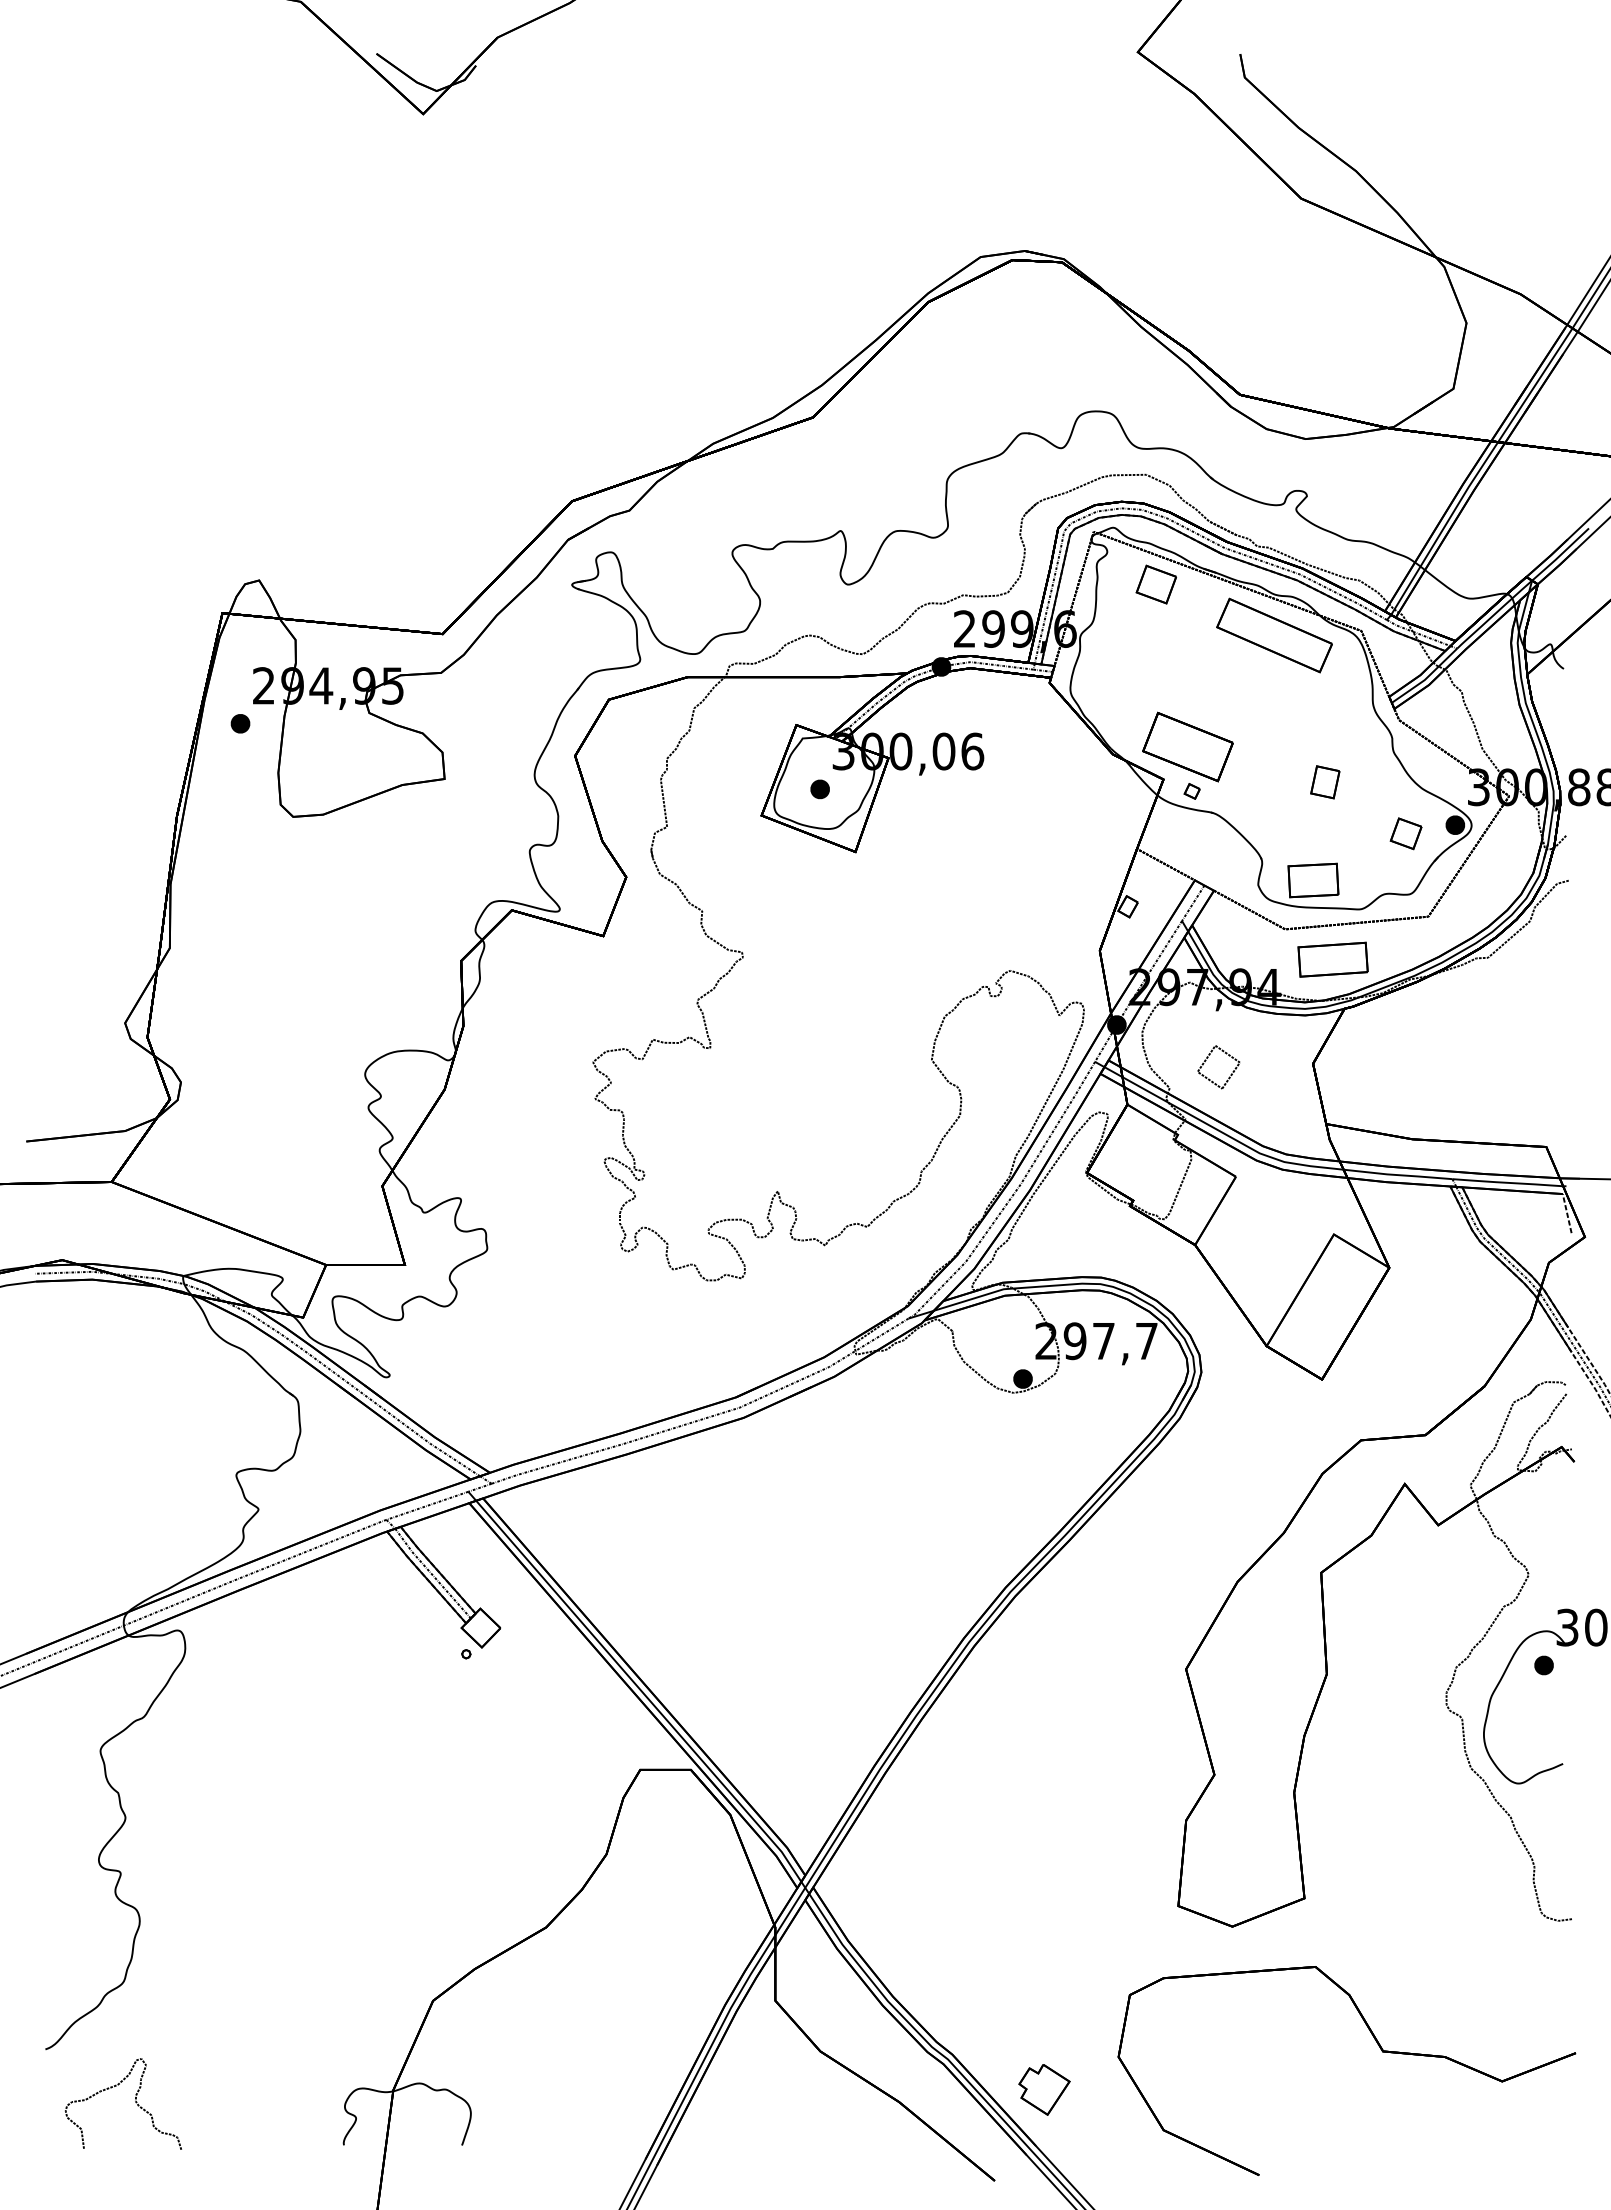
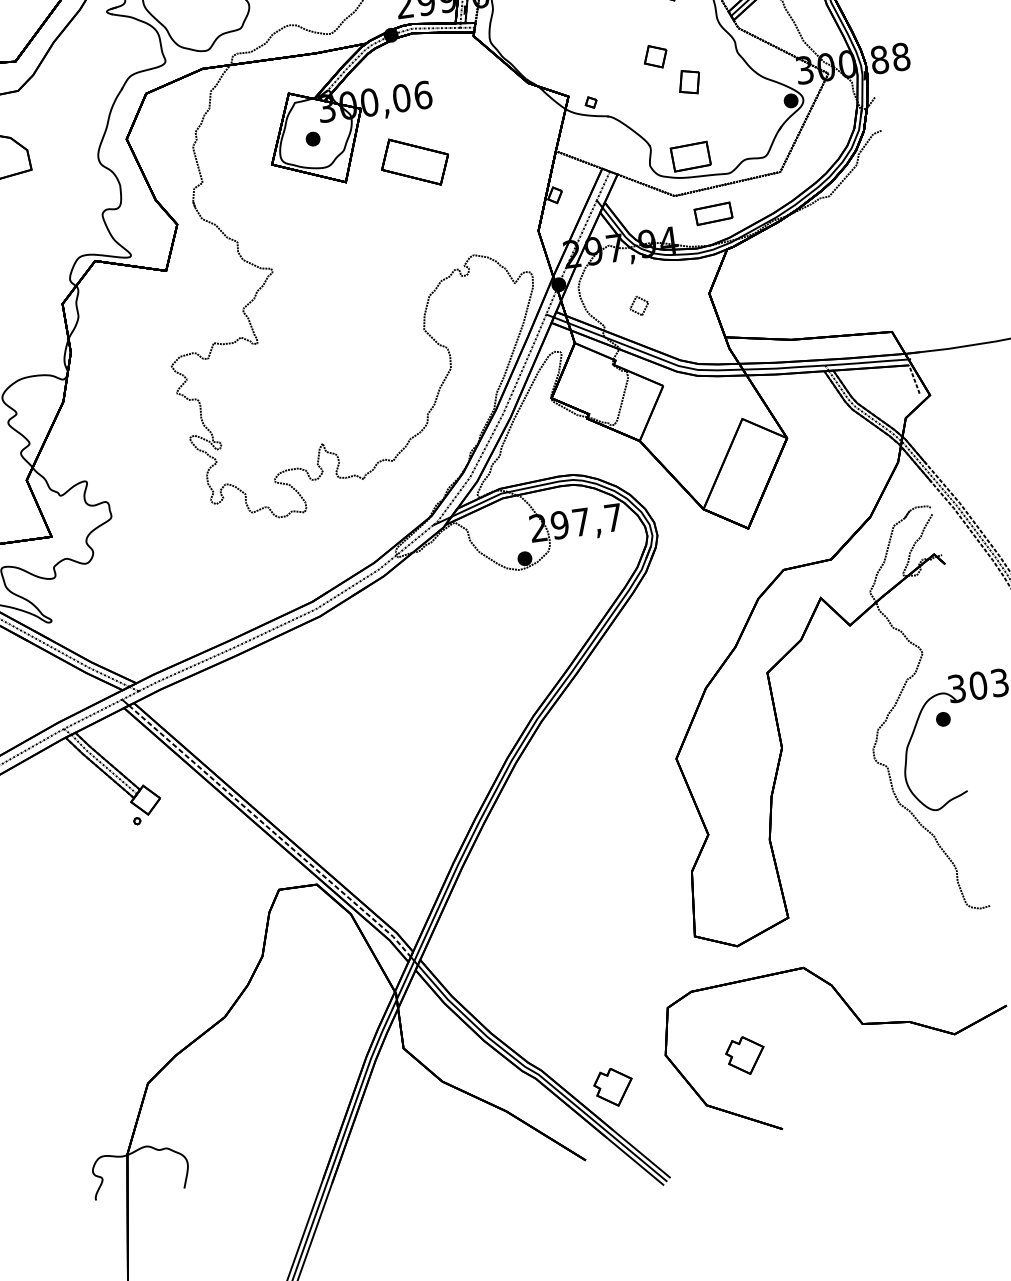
part: (1187, 746) -> (414, 161), moved
part: (1405, 833) -> (655, 56), moved
part: (1332, 959) -> (713, 213), size x0.7
part: (1218, 1067) -> (639, 306), size x0.6
line: (640, 1690) -> (271, 830), solid -> dashed
part: (1223, 2071) -> (745, 1055), added

